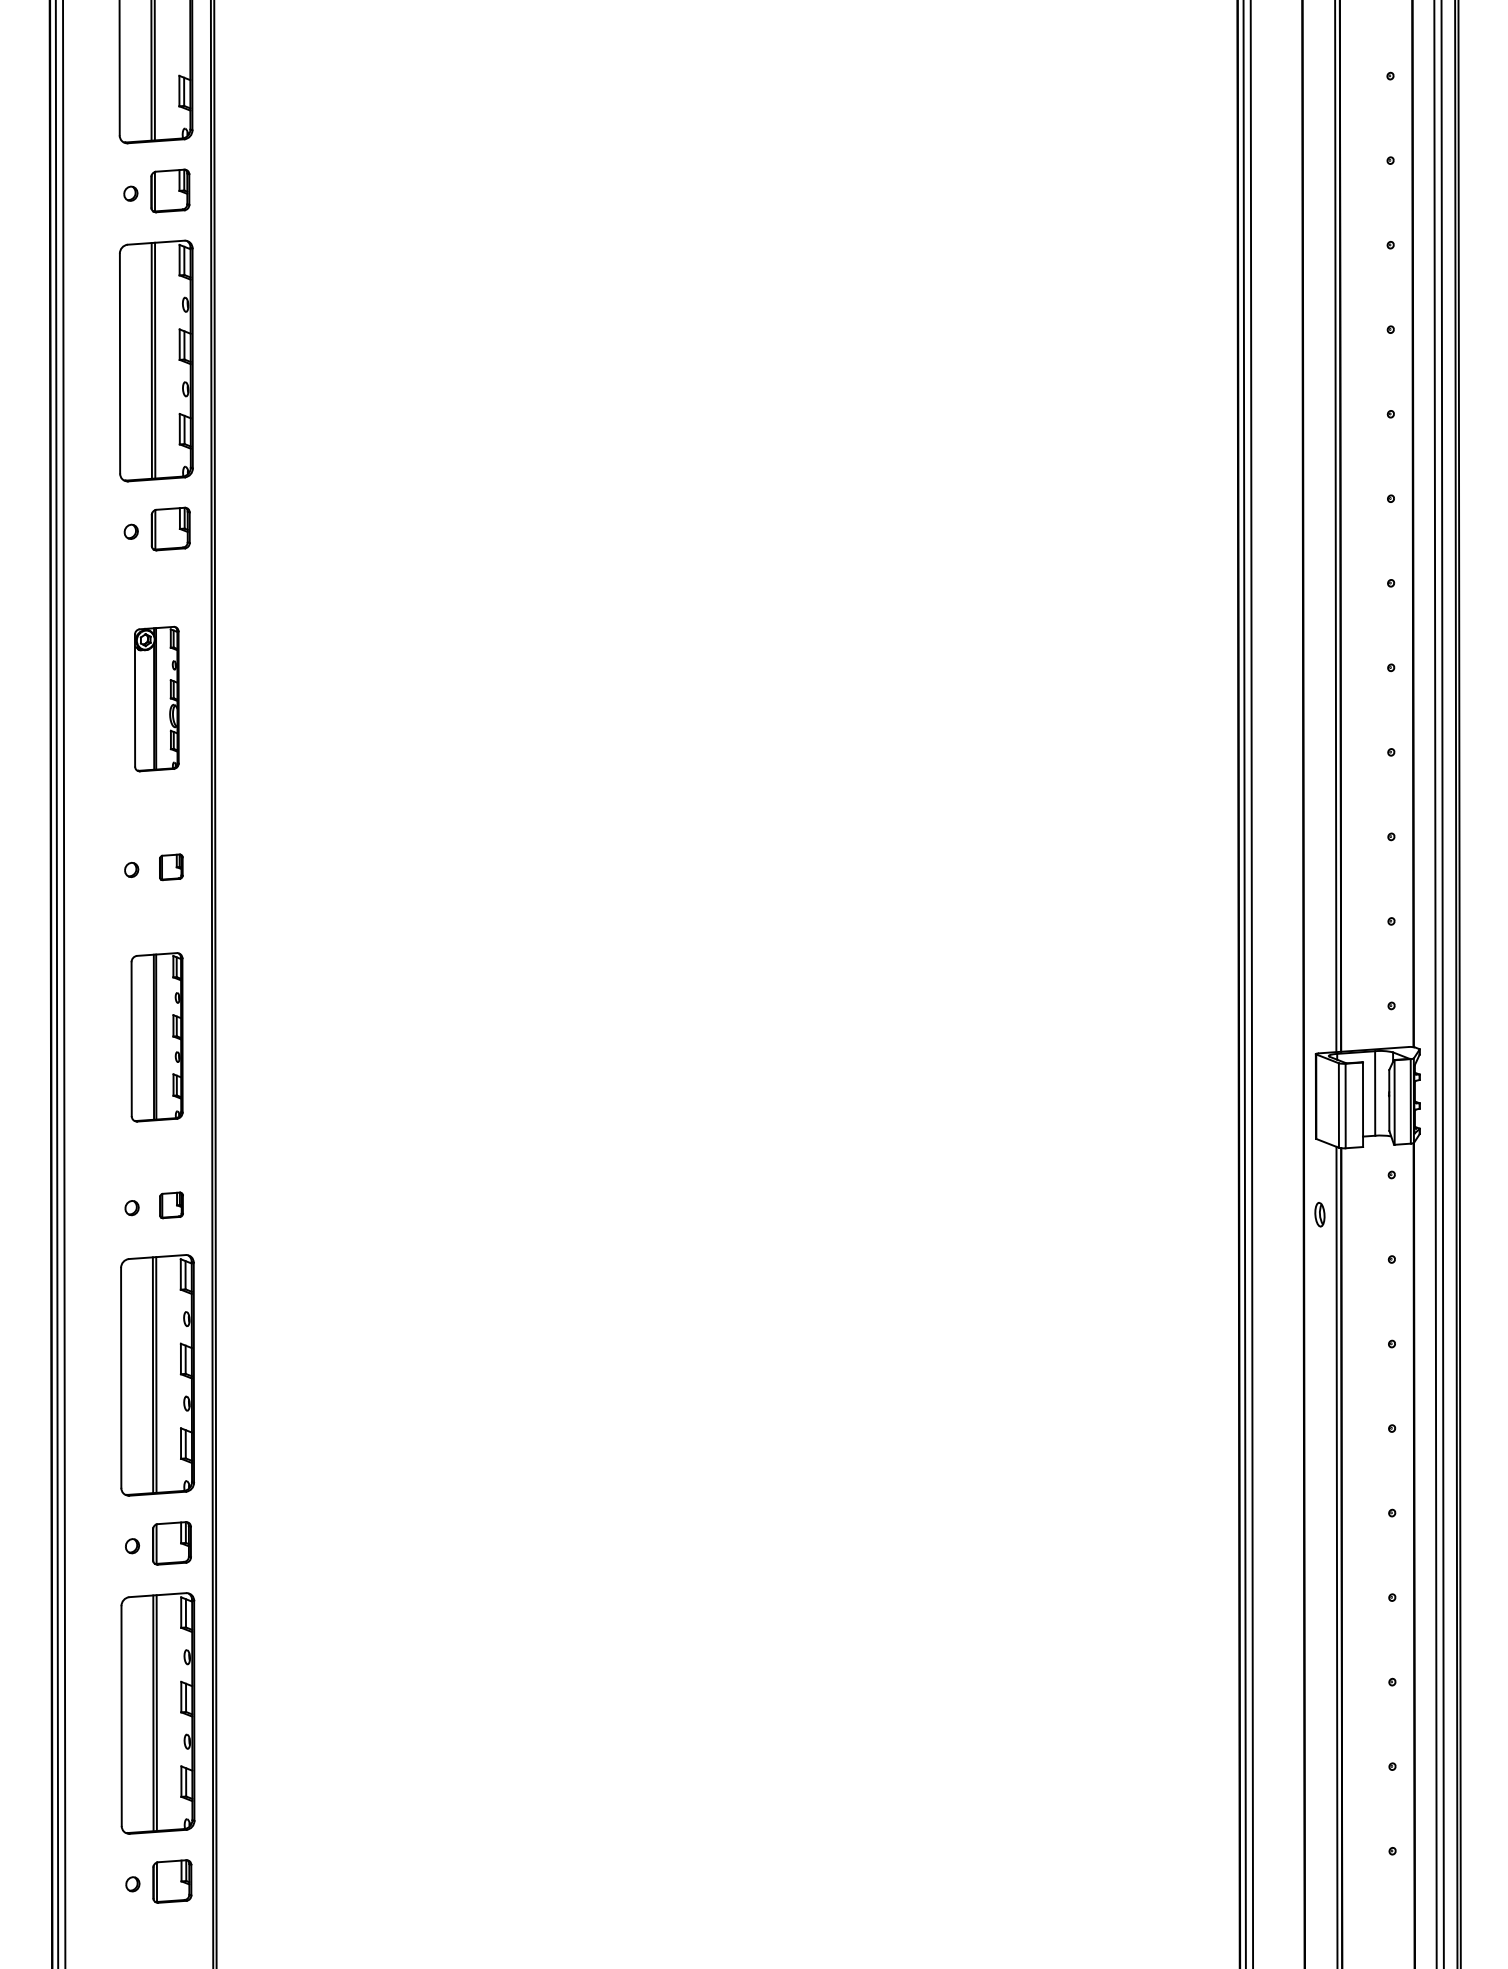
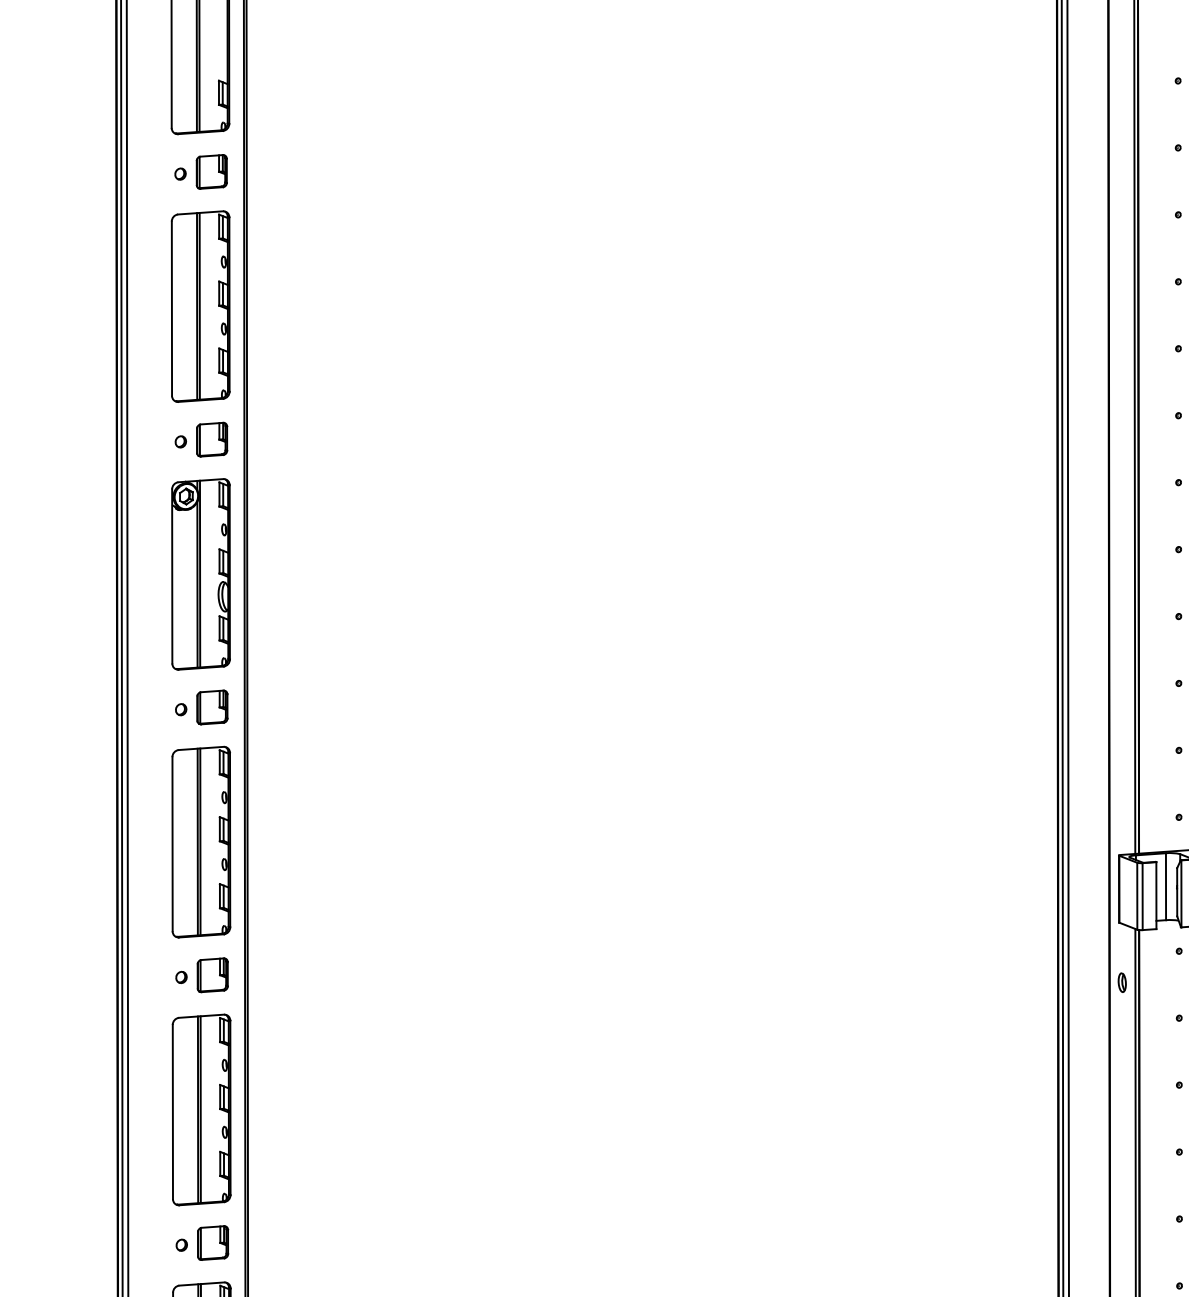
part: (156, 698) -> (200, 573), size x1.67
part: (171, 867) -> (212, 707), size x1.67
part: (156, 1037) -> (200, 842), size x1.43
part: (171, 1205) -> (212, 975), size x1.67

